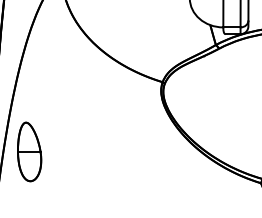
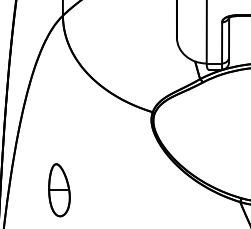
part: (29, 152) -> (59, 190), moved

